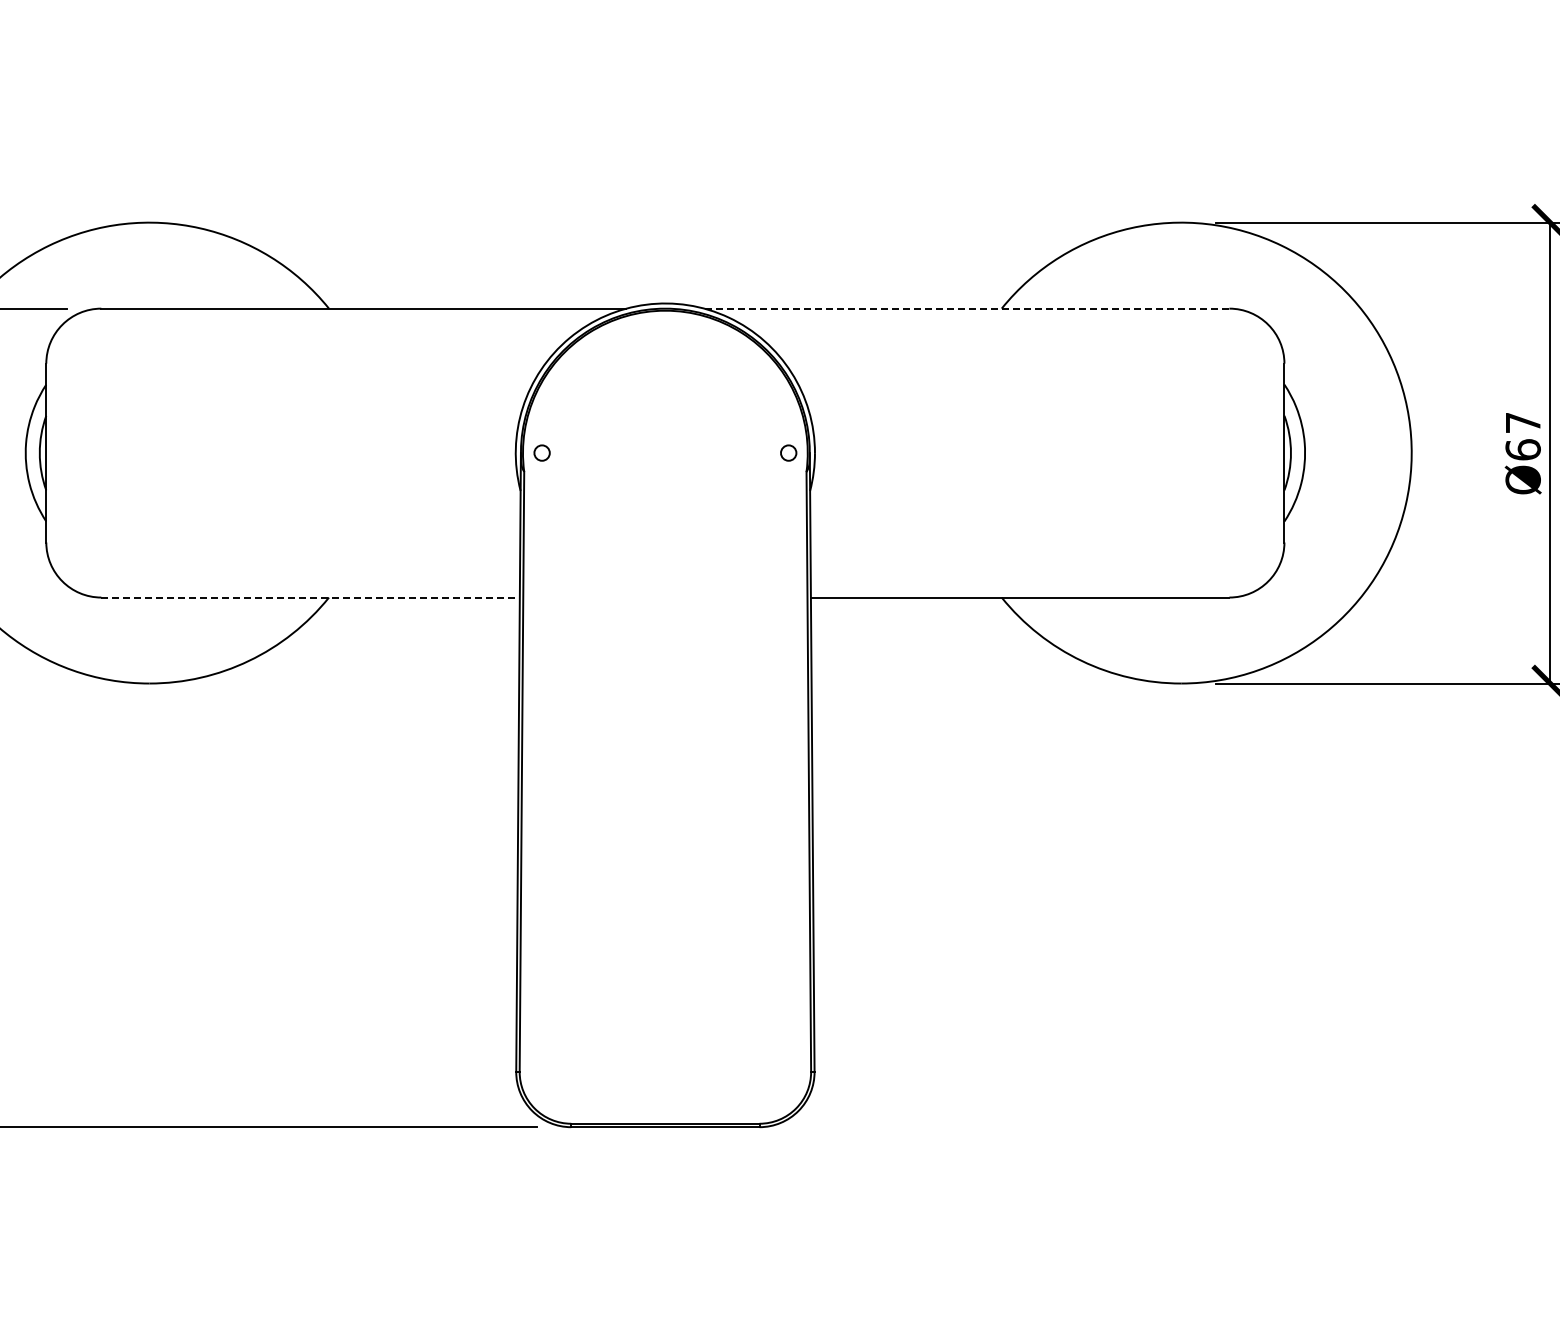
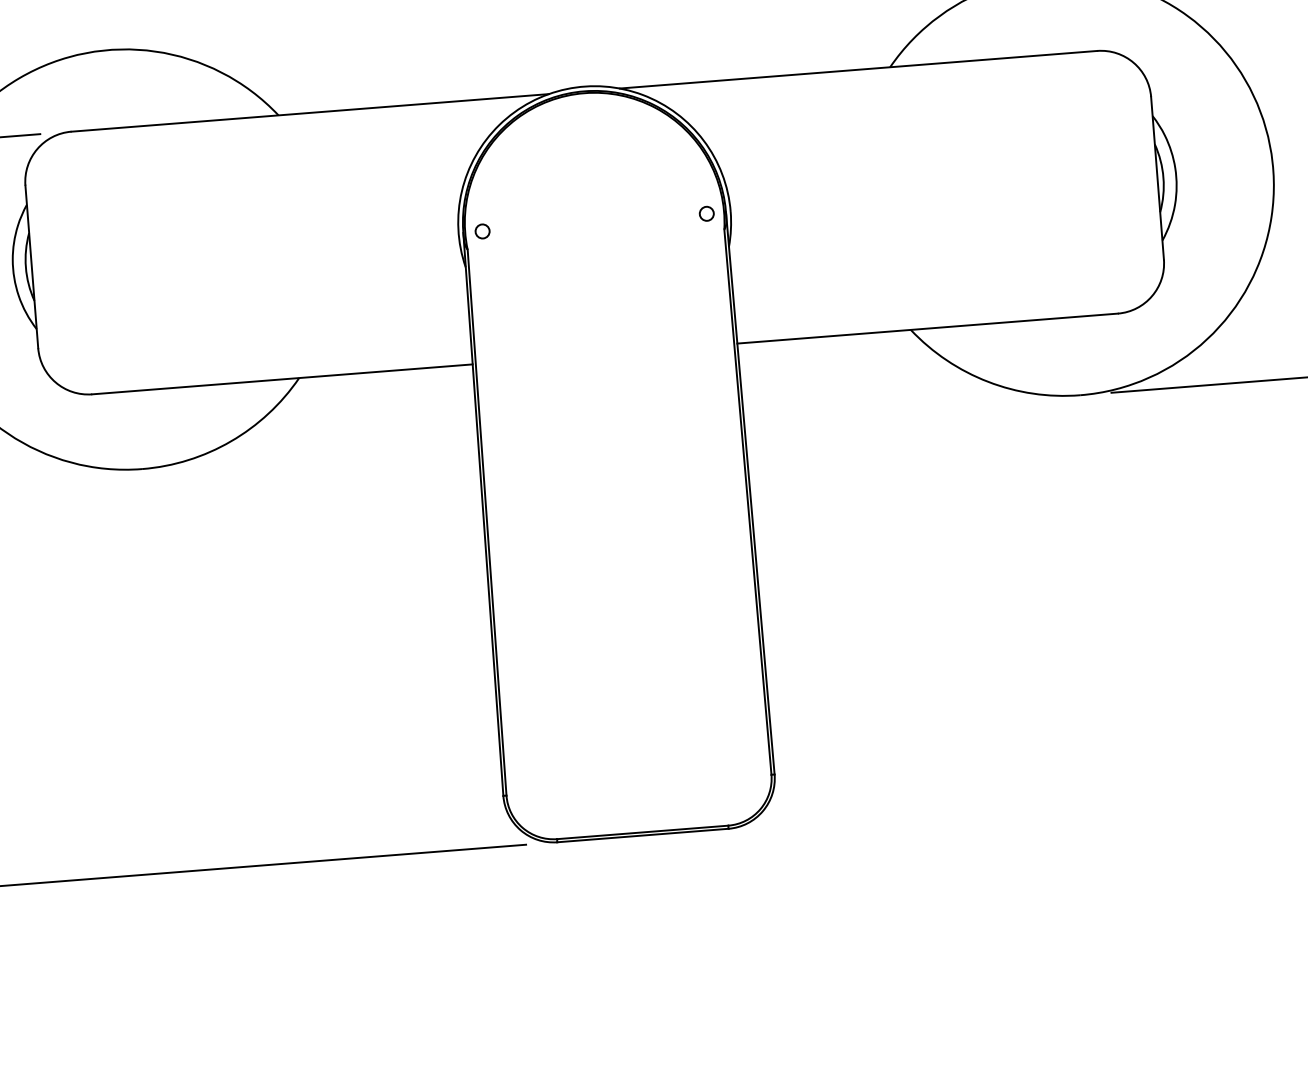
line: (966, 308) -> (858, 69), dashed -> solid
line: (311, 597) -> (283, 379), dashed -> solid

